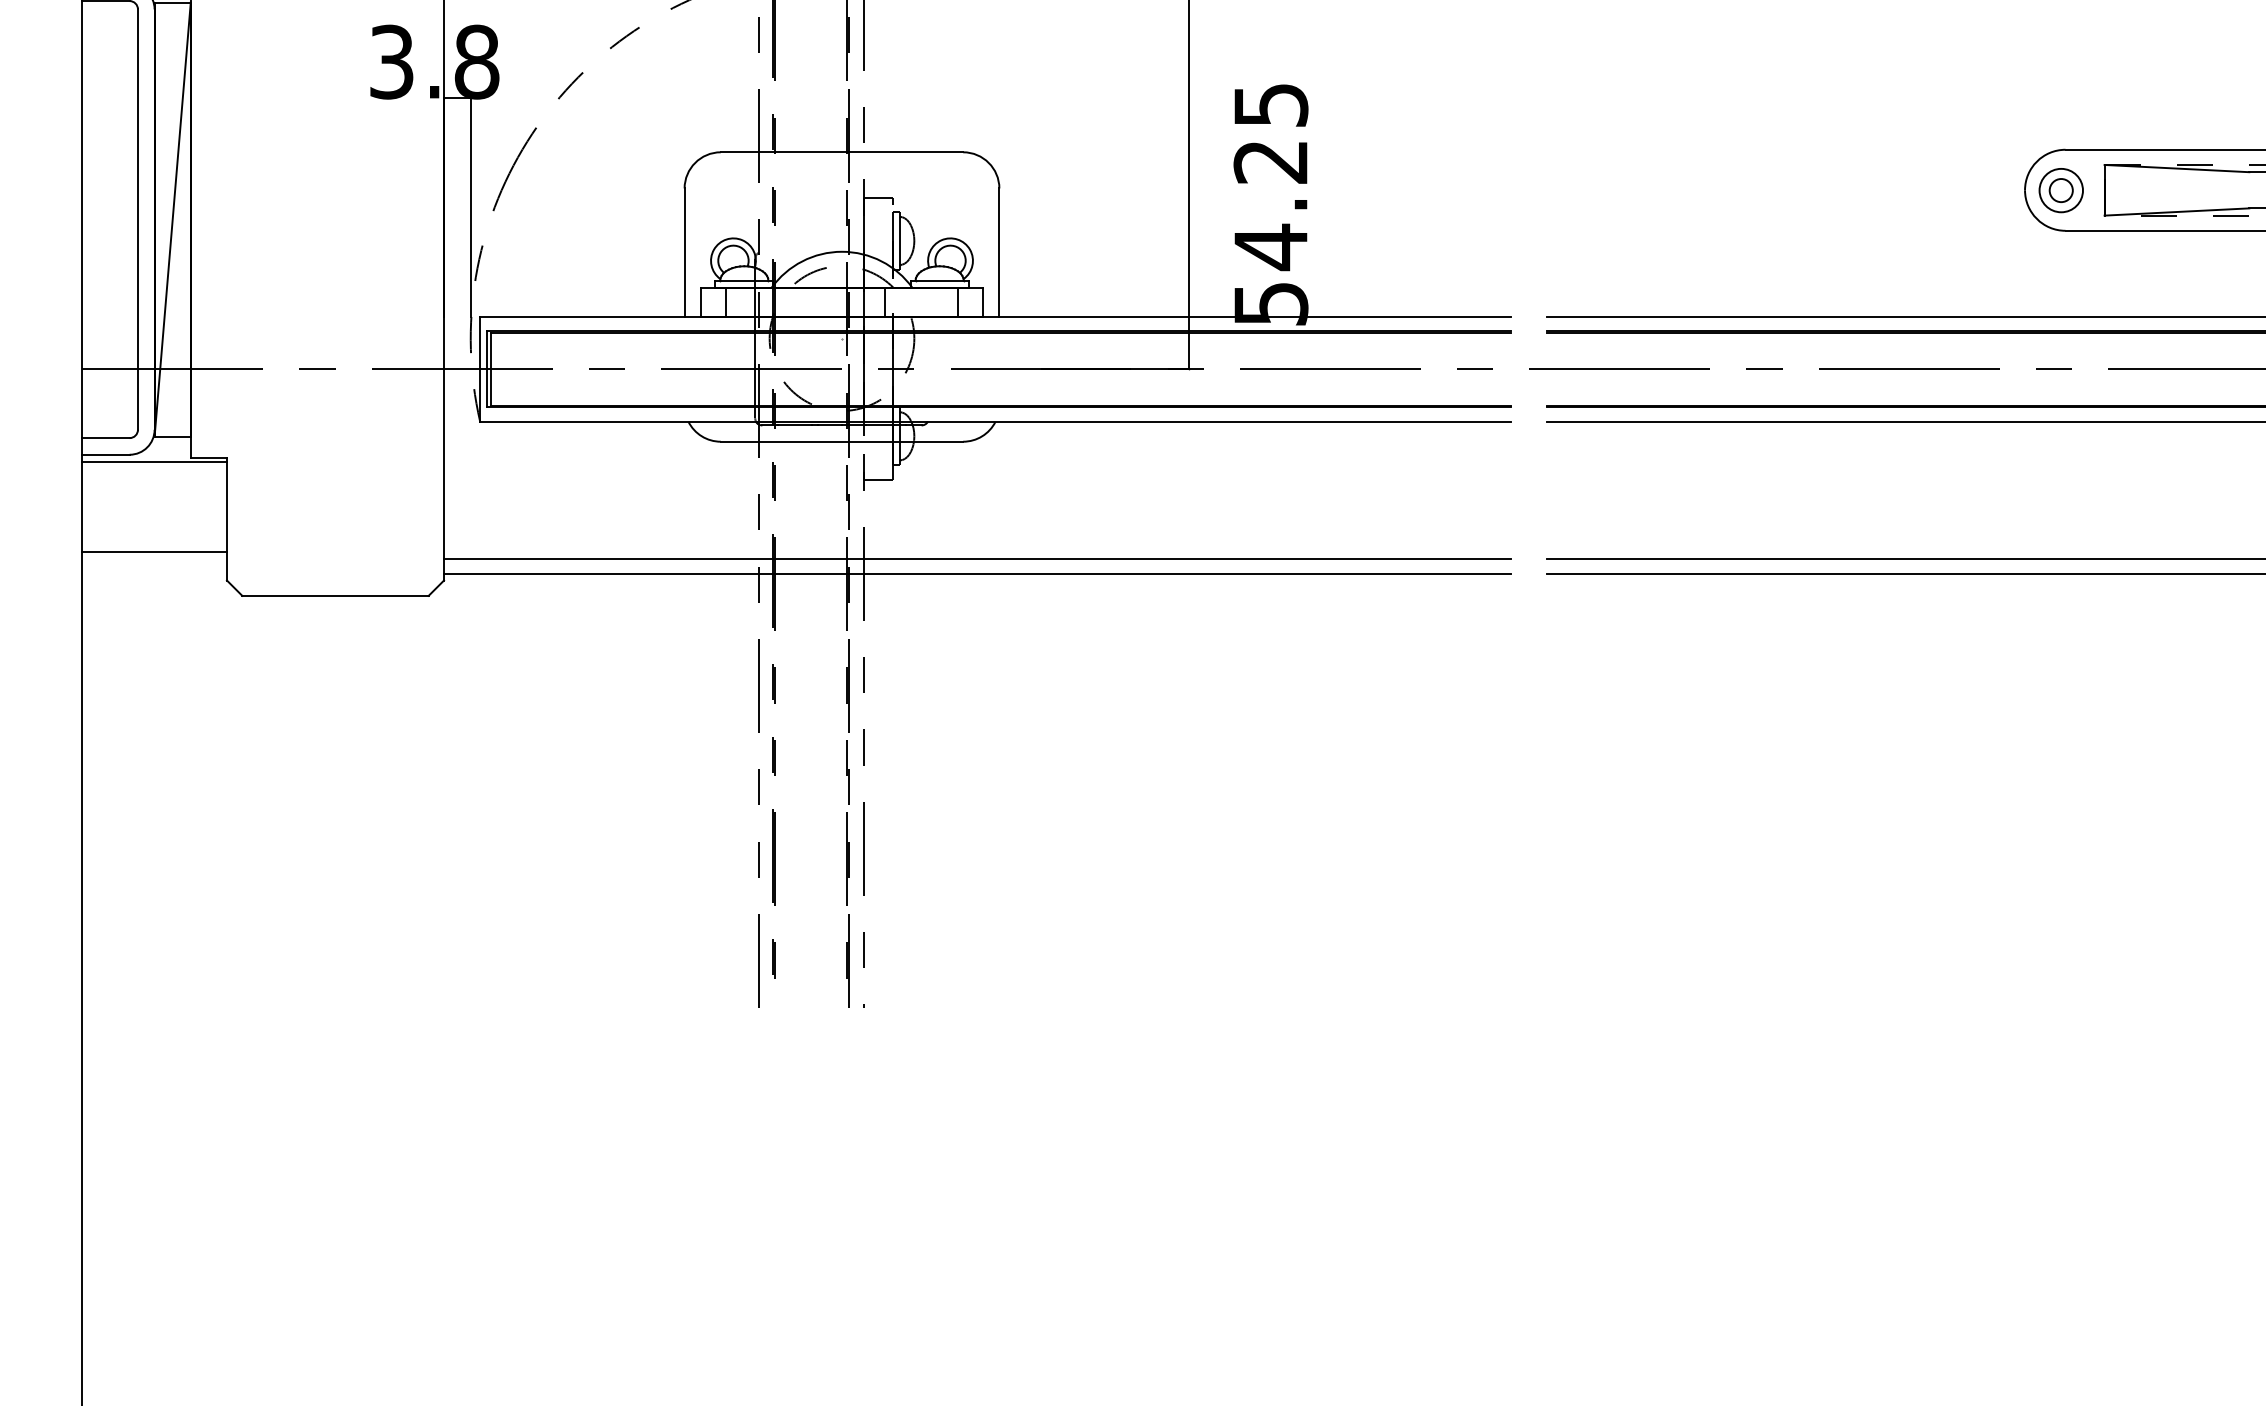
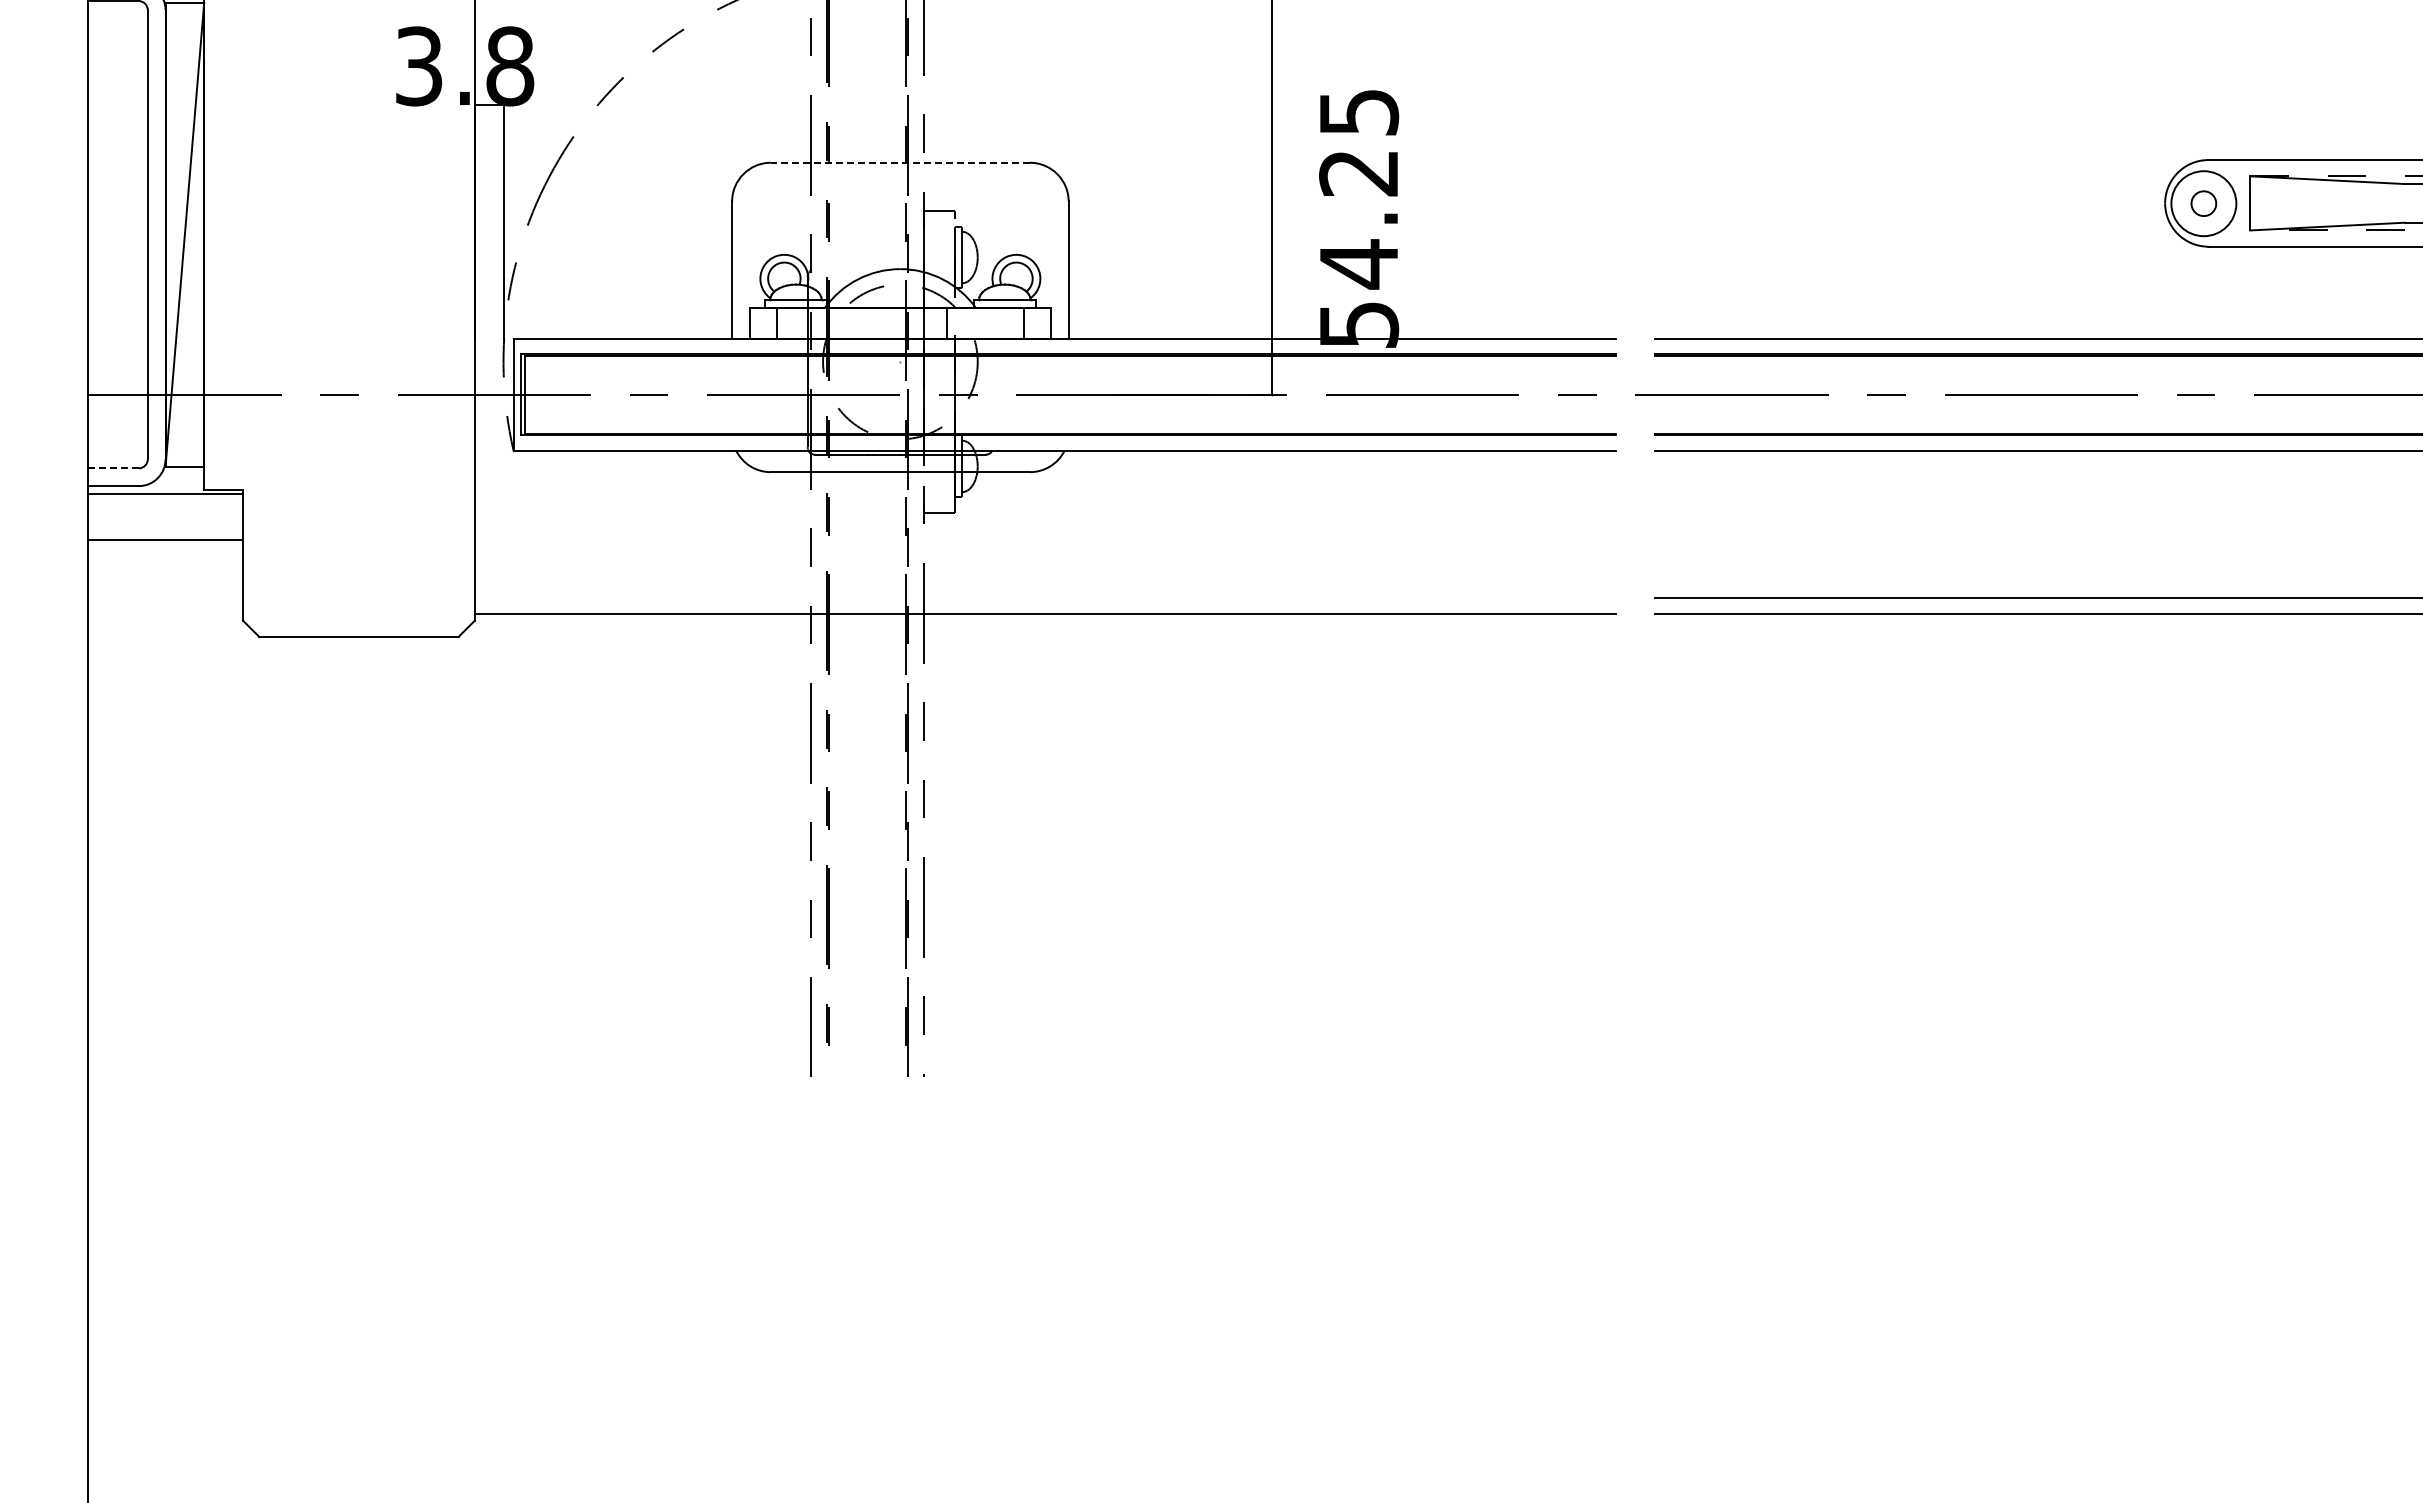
line: (842, 152) -> (900, 162), solid -> dashed
circle: (2060, 190) -> (2203, 203), size x1.4
line: (106, 438) -> (114, 468), solid -> dashed
line: (154, 552) -> (165, 539), moved
line: (976, 558) -> (1044, 597), removed

